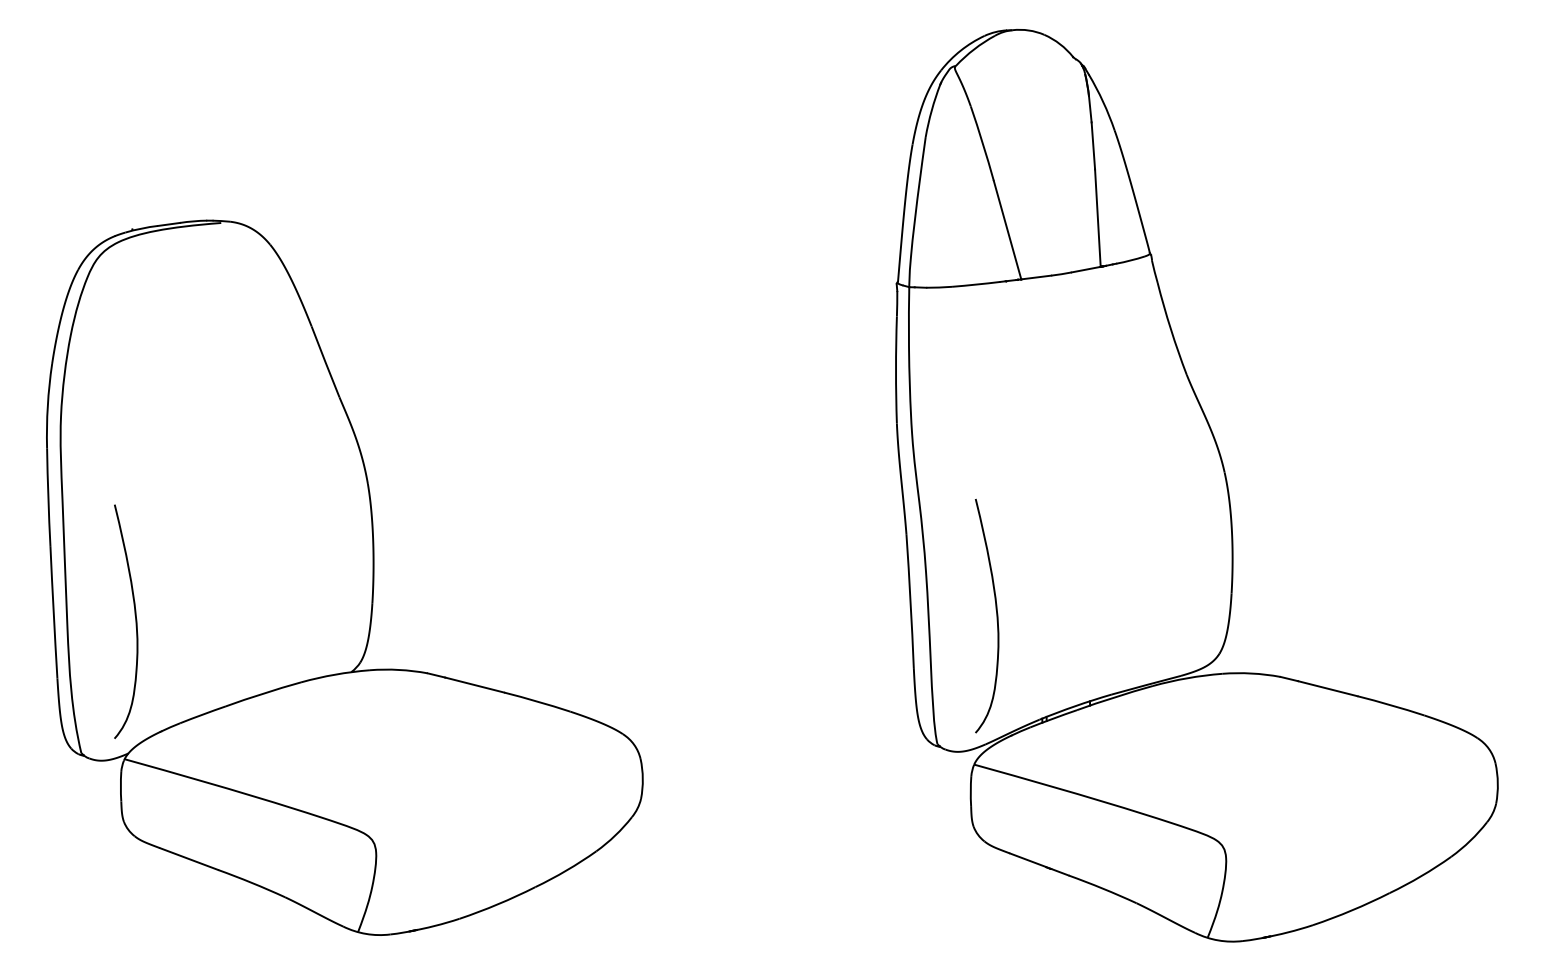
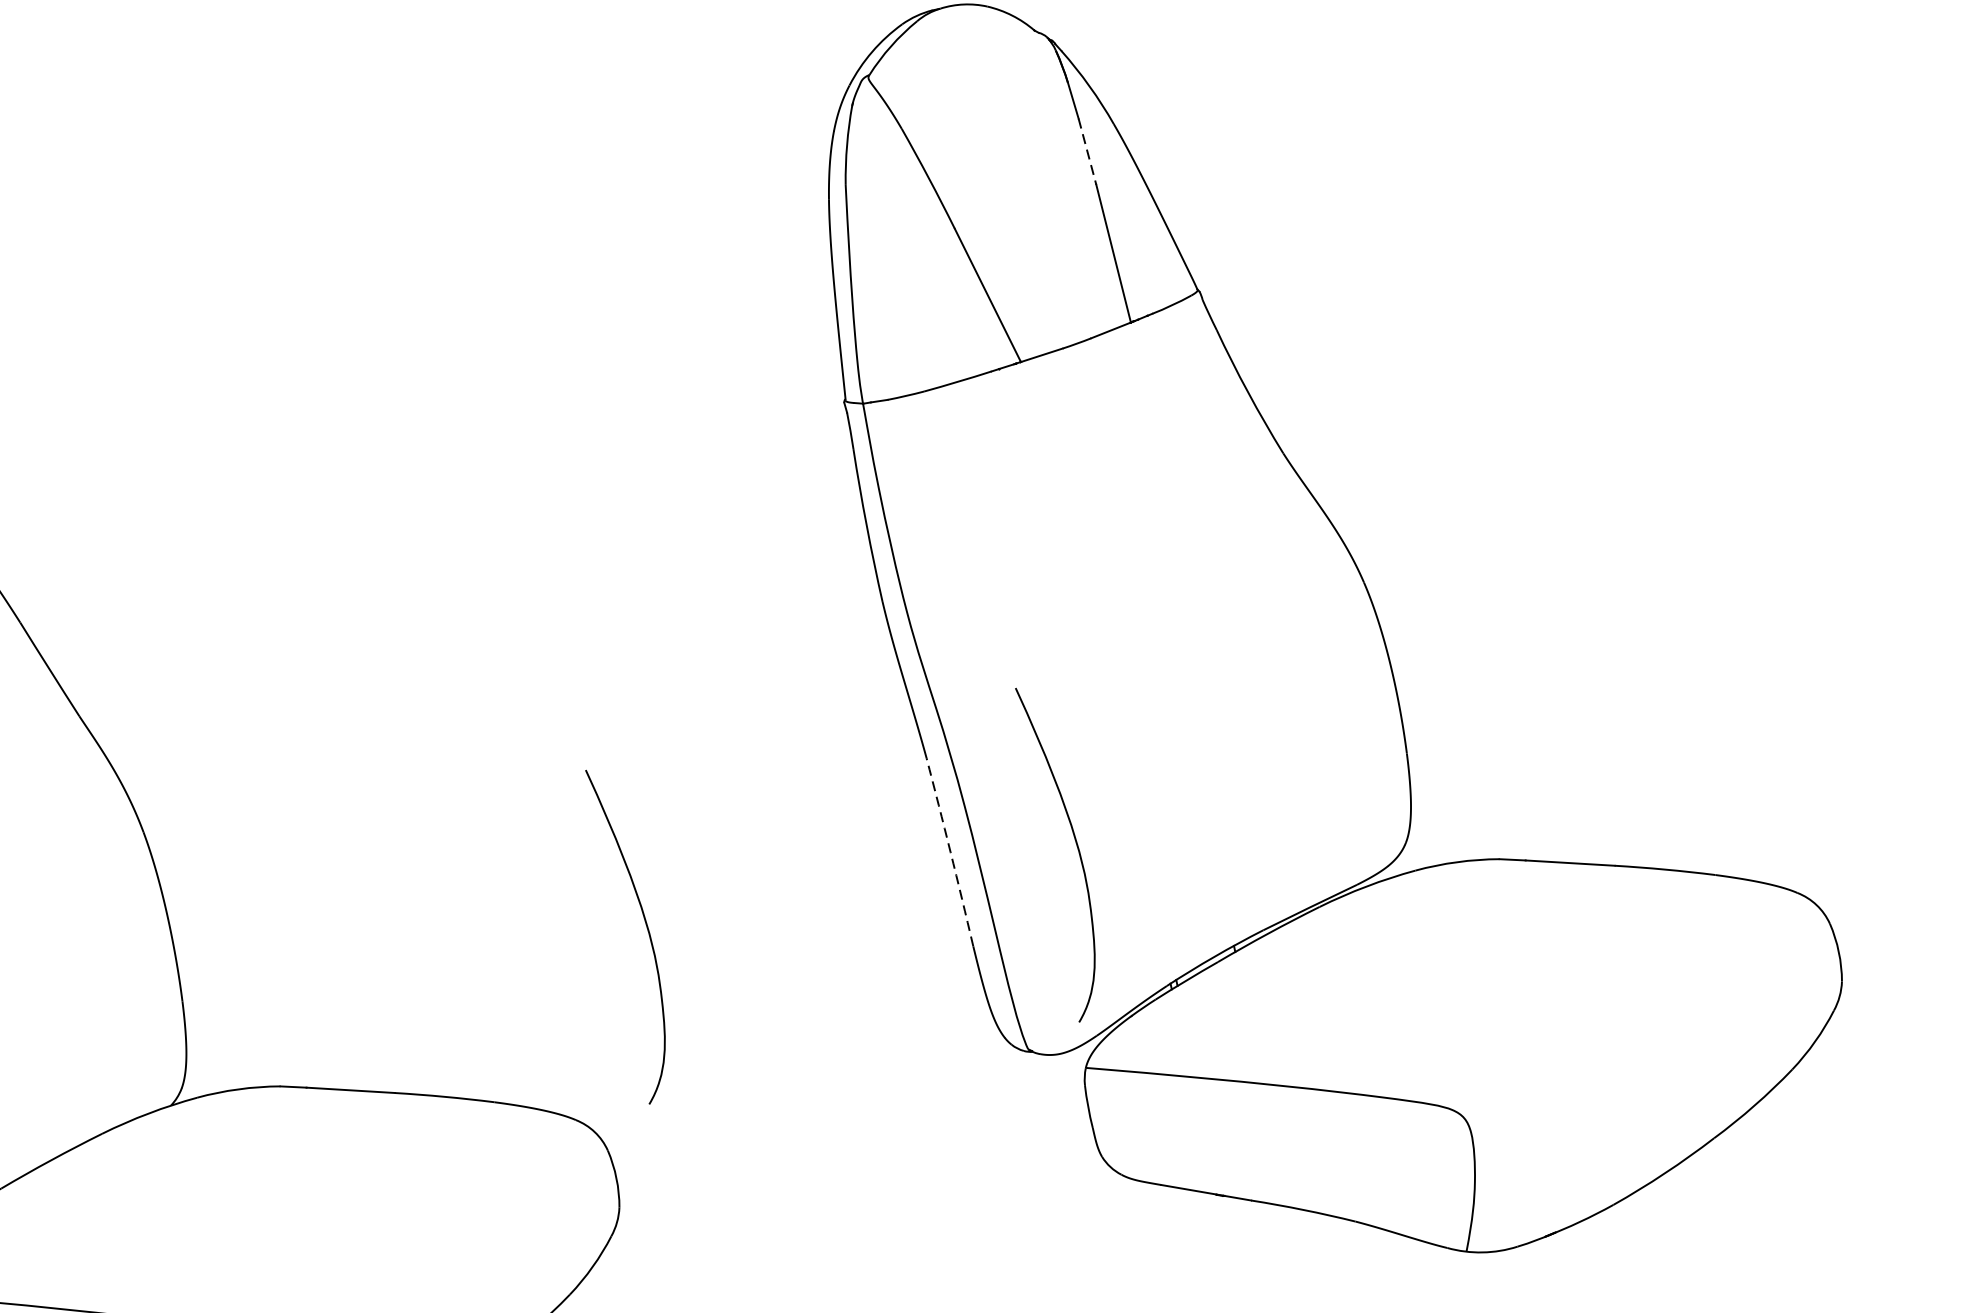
line: (1093, 145) -> (1087, 151), solid -> dashed
arc: (910, 601) -> (950, 852), solid -> dashed
curve: (695, 615) -> (647, 930), added

